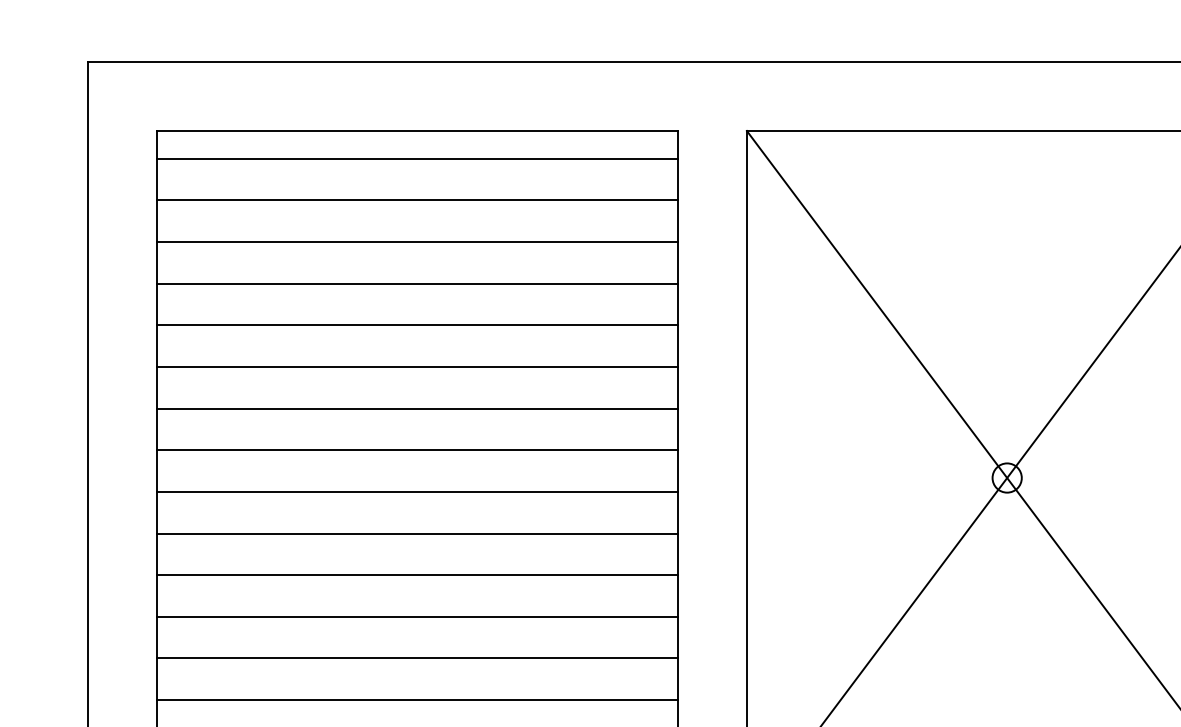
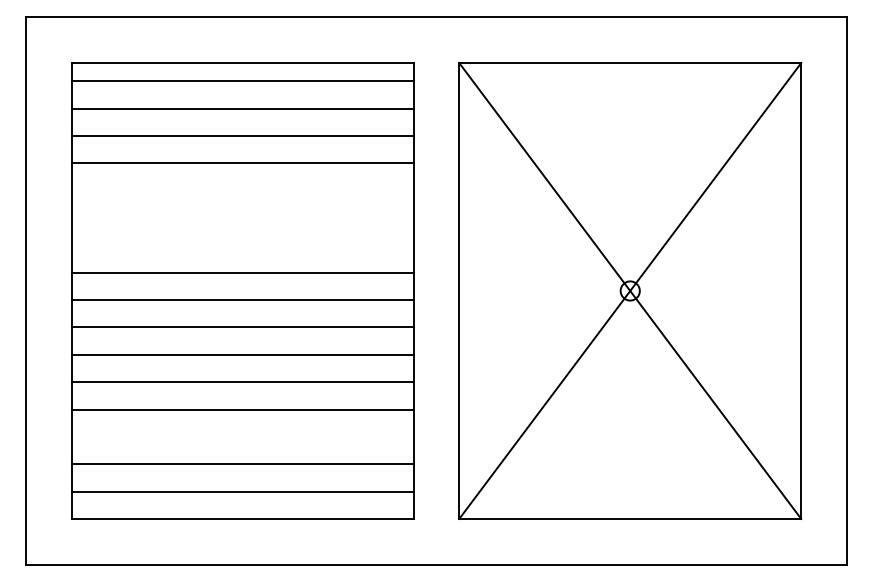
line: (416, 325) -> (242, 190), removed
line: (416, 367) -> (242, 218), removed
line: (416, 408) -> (242, 245), removed
line: (416, 699) -> (242, 436), removed

